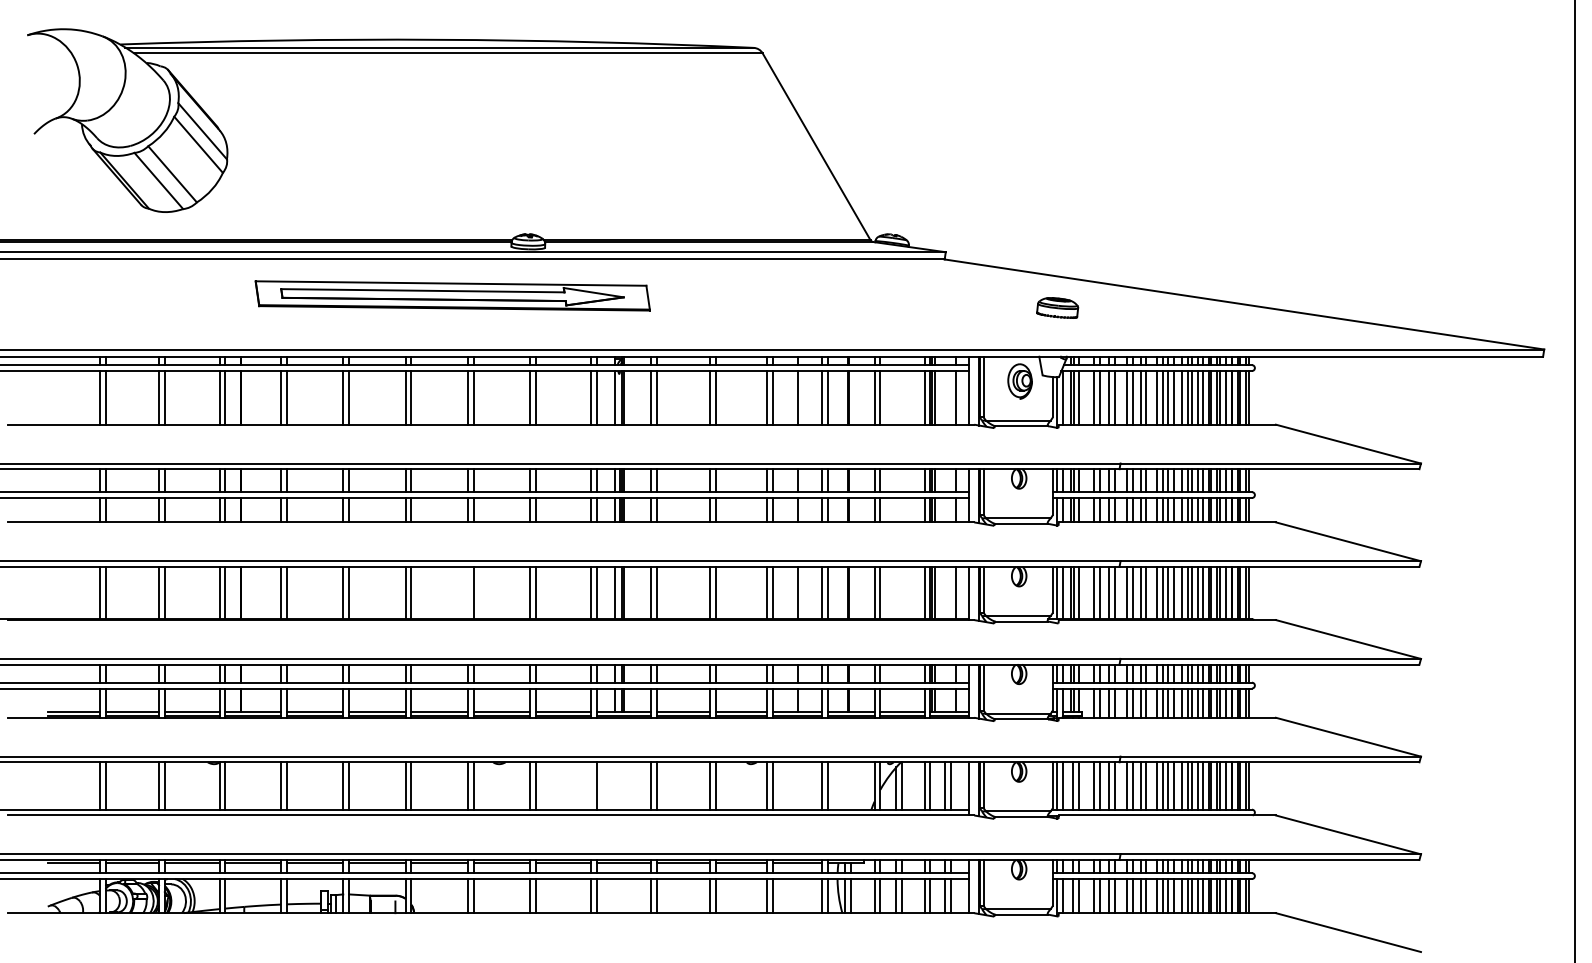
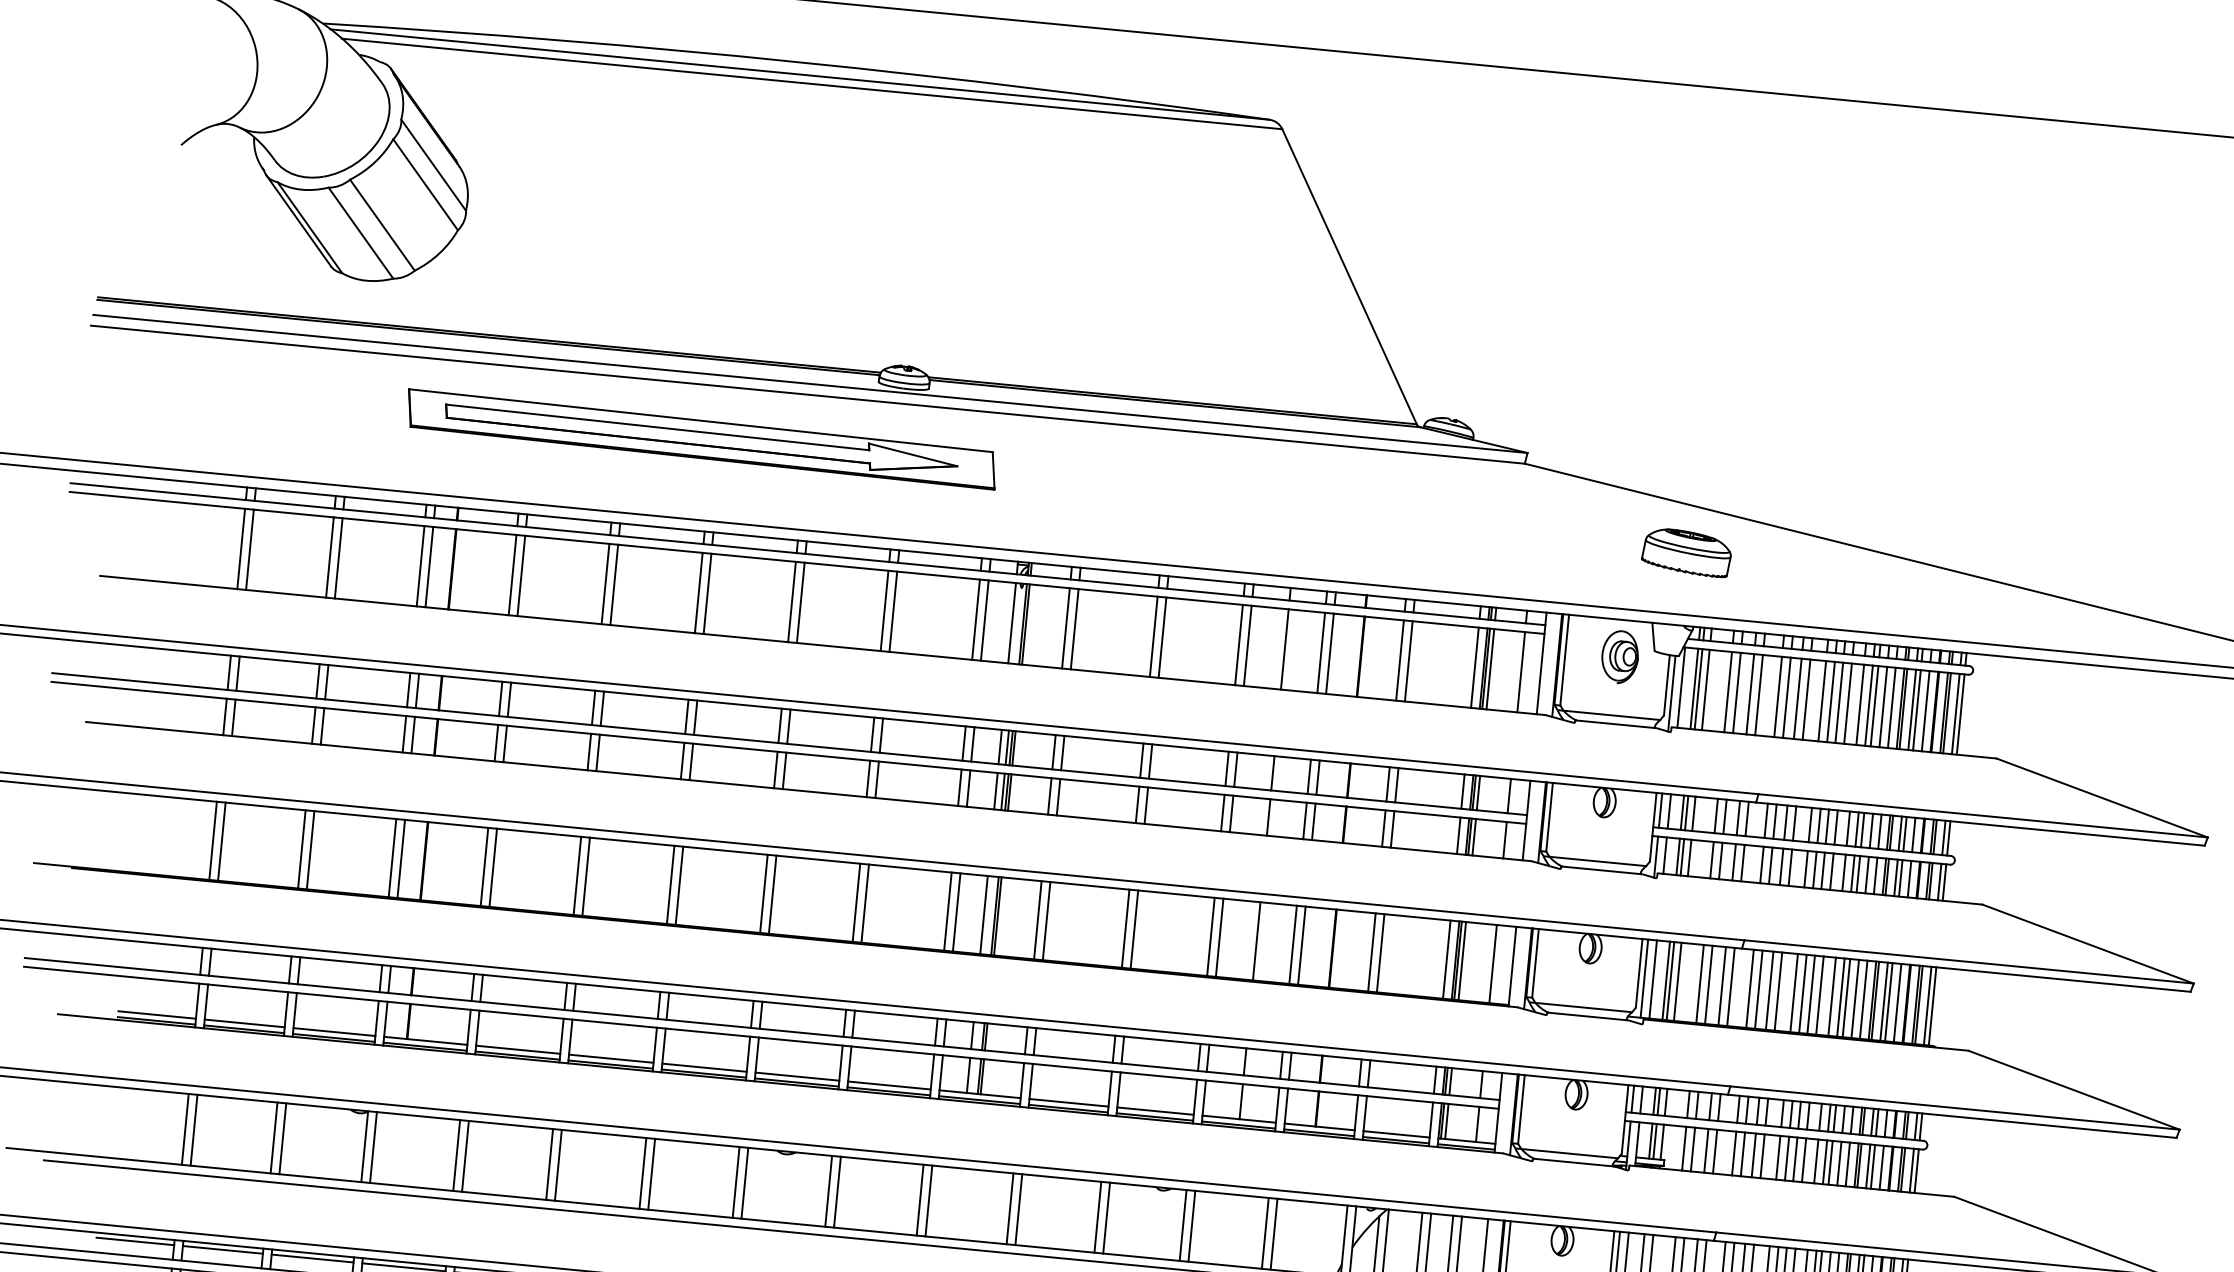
part: (452, 295) -> (701, 438), moved
part: (1057, 307) -> (1686, 551), size x1.43
line: (467, 592) -> (763, 893), added
line: (591, 785) -> (920, 1199), added

